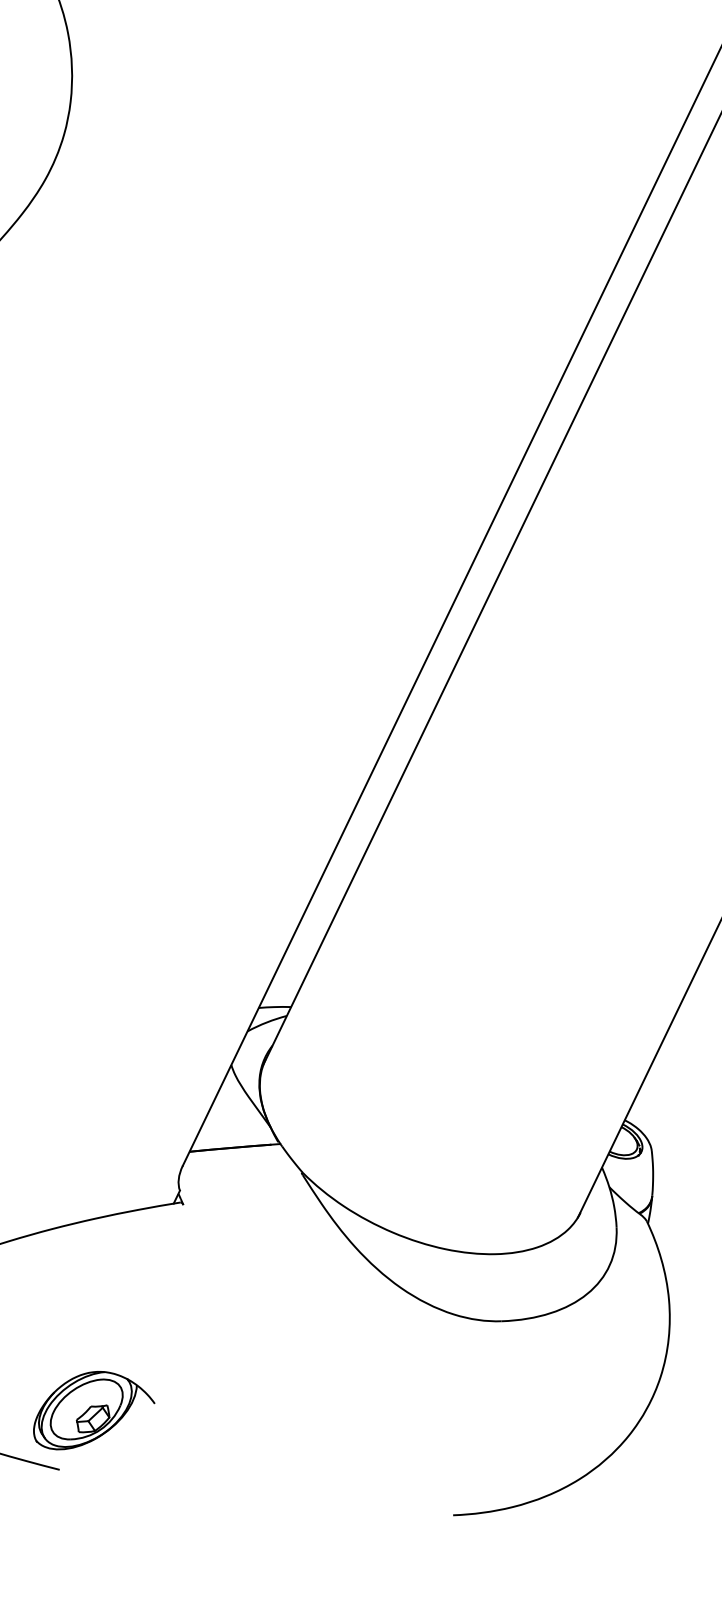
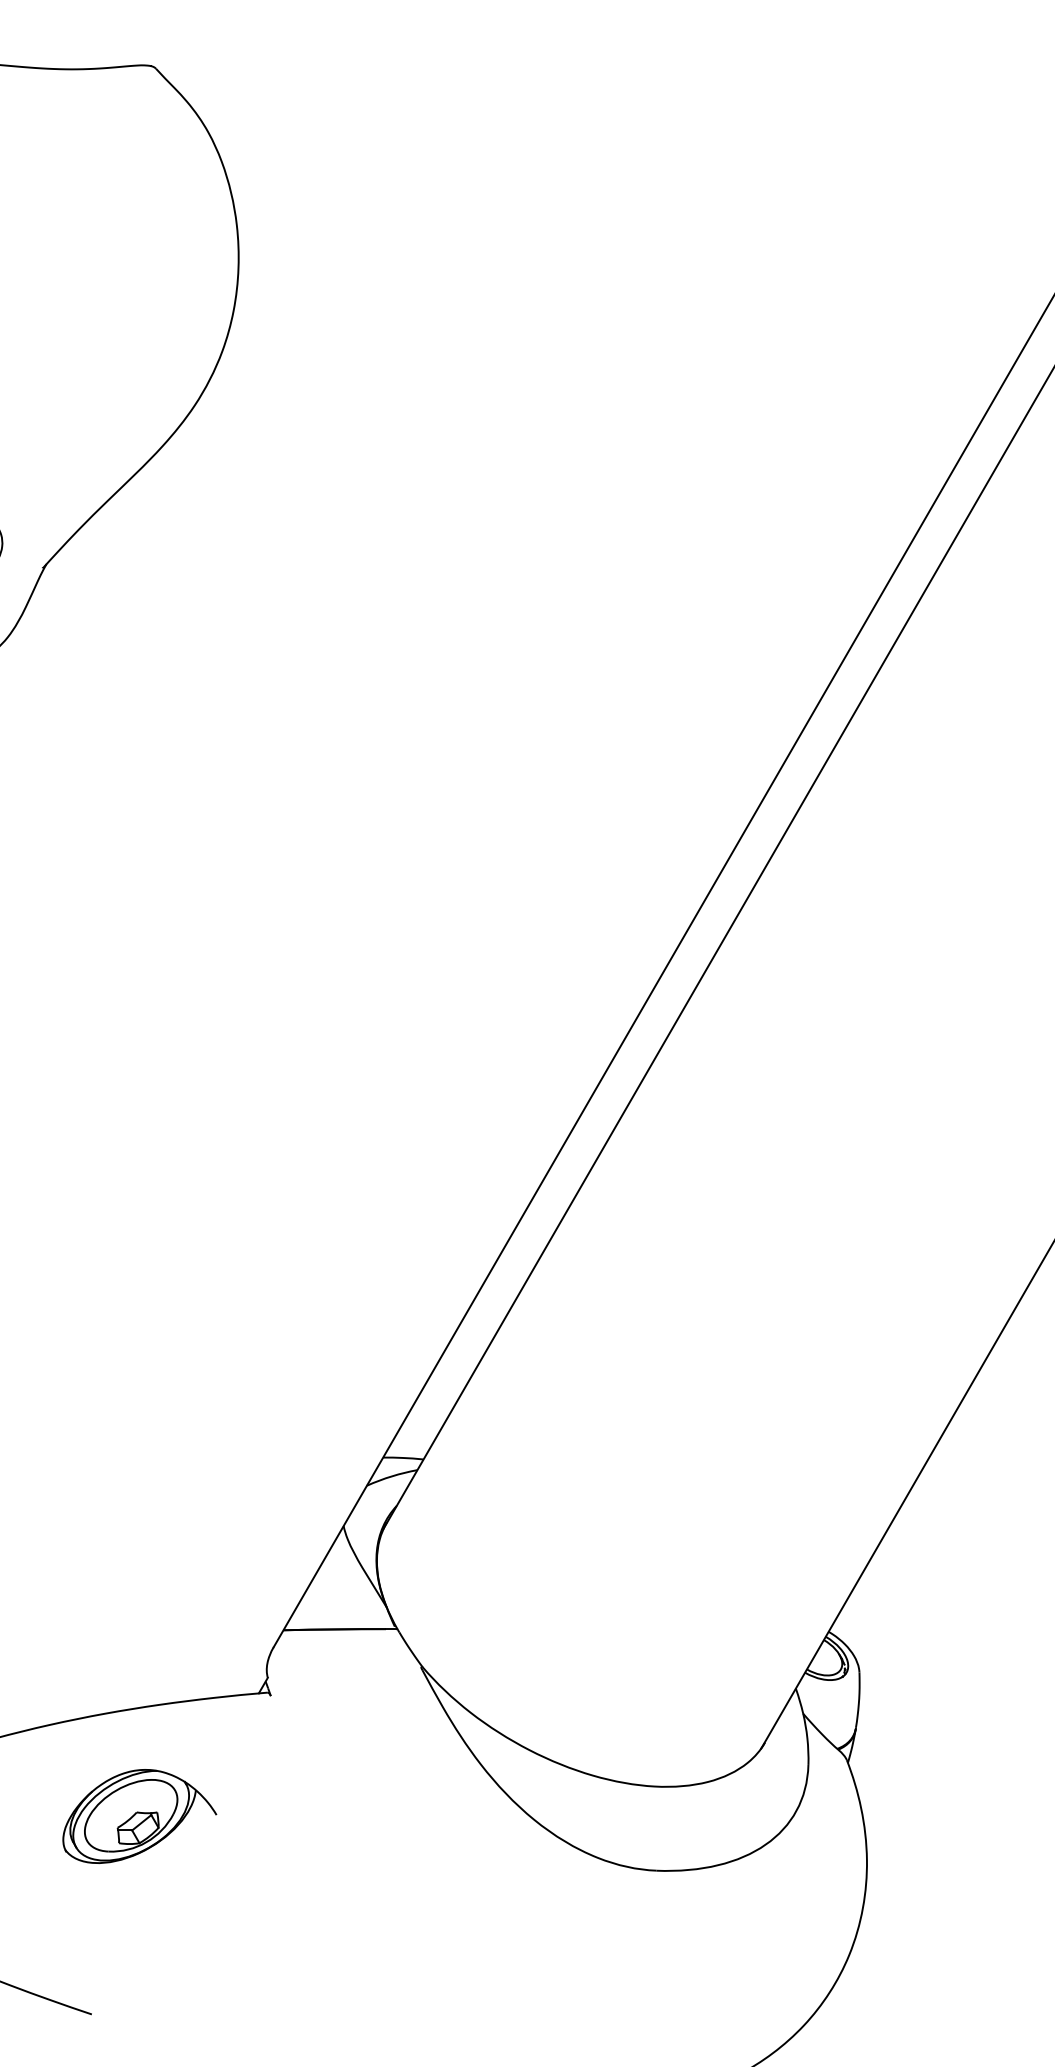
part: (93, 1409) -> (139, 1816), moved

